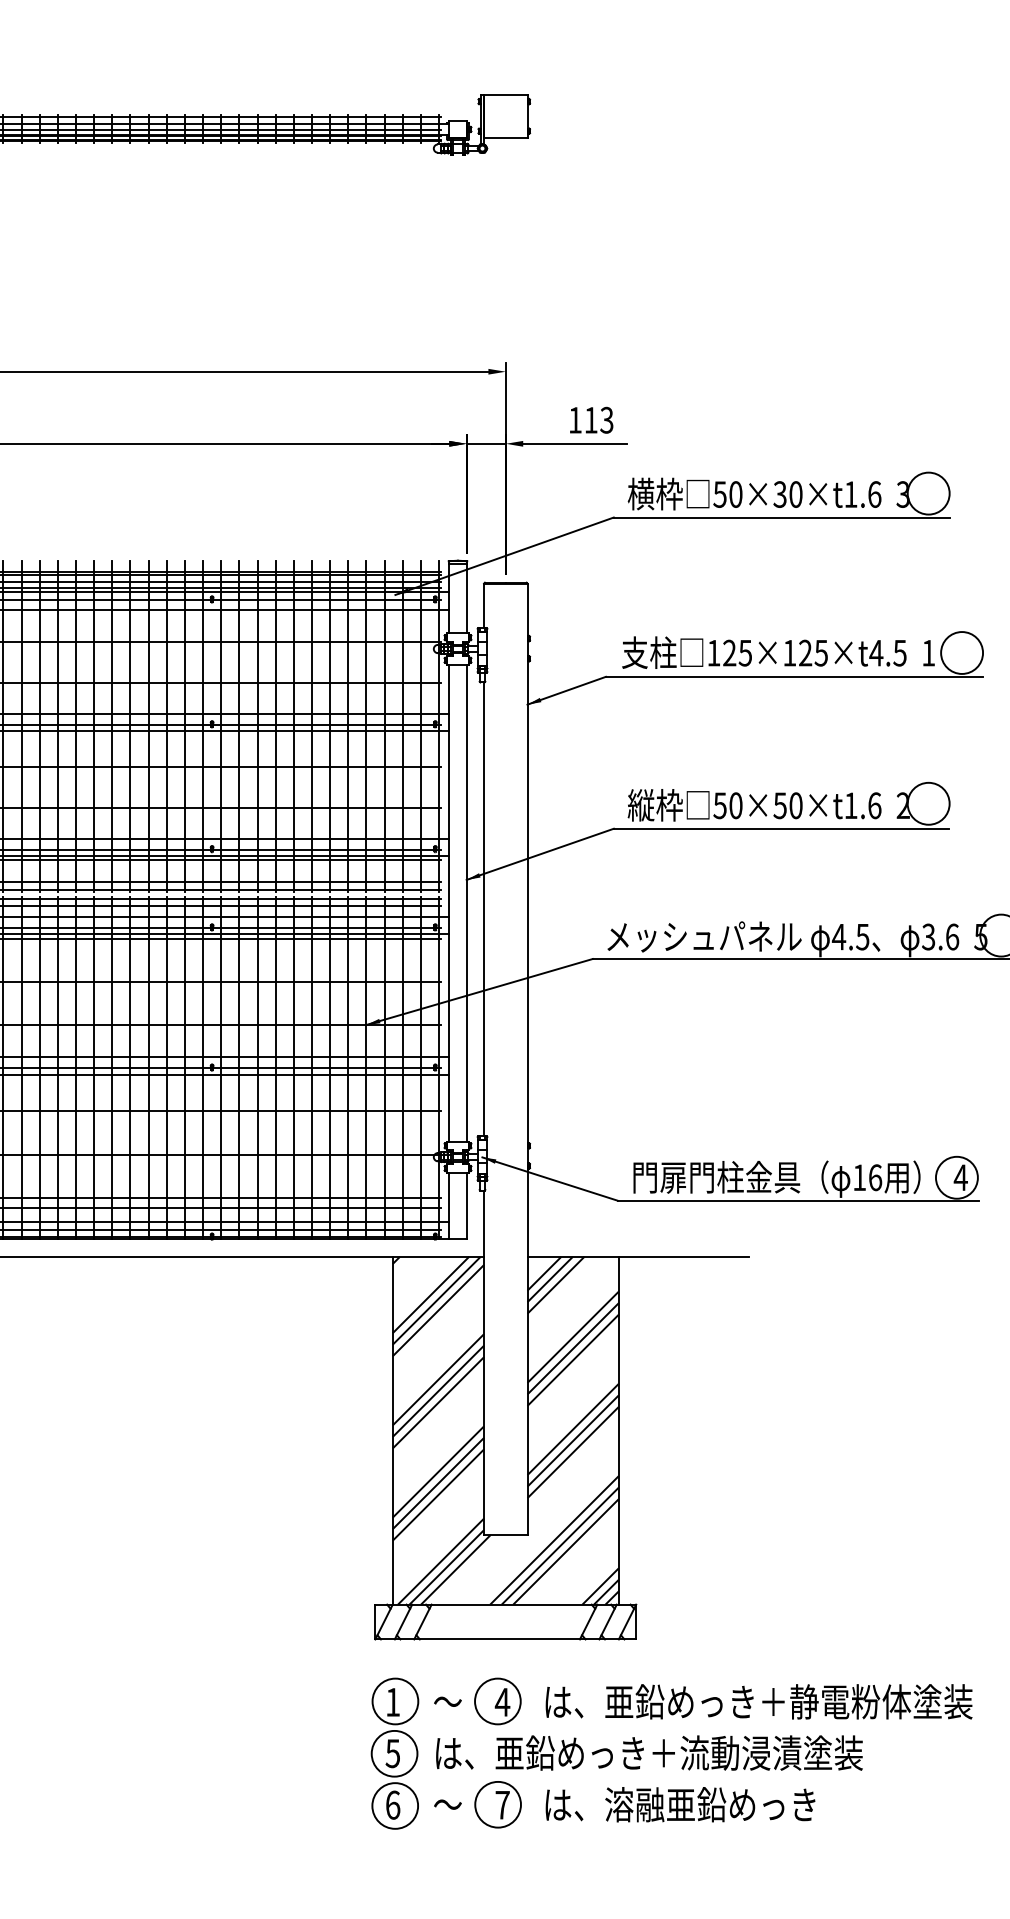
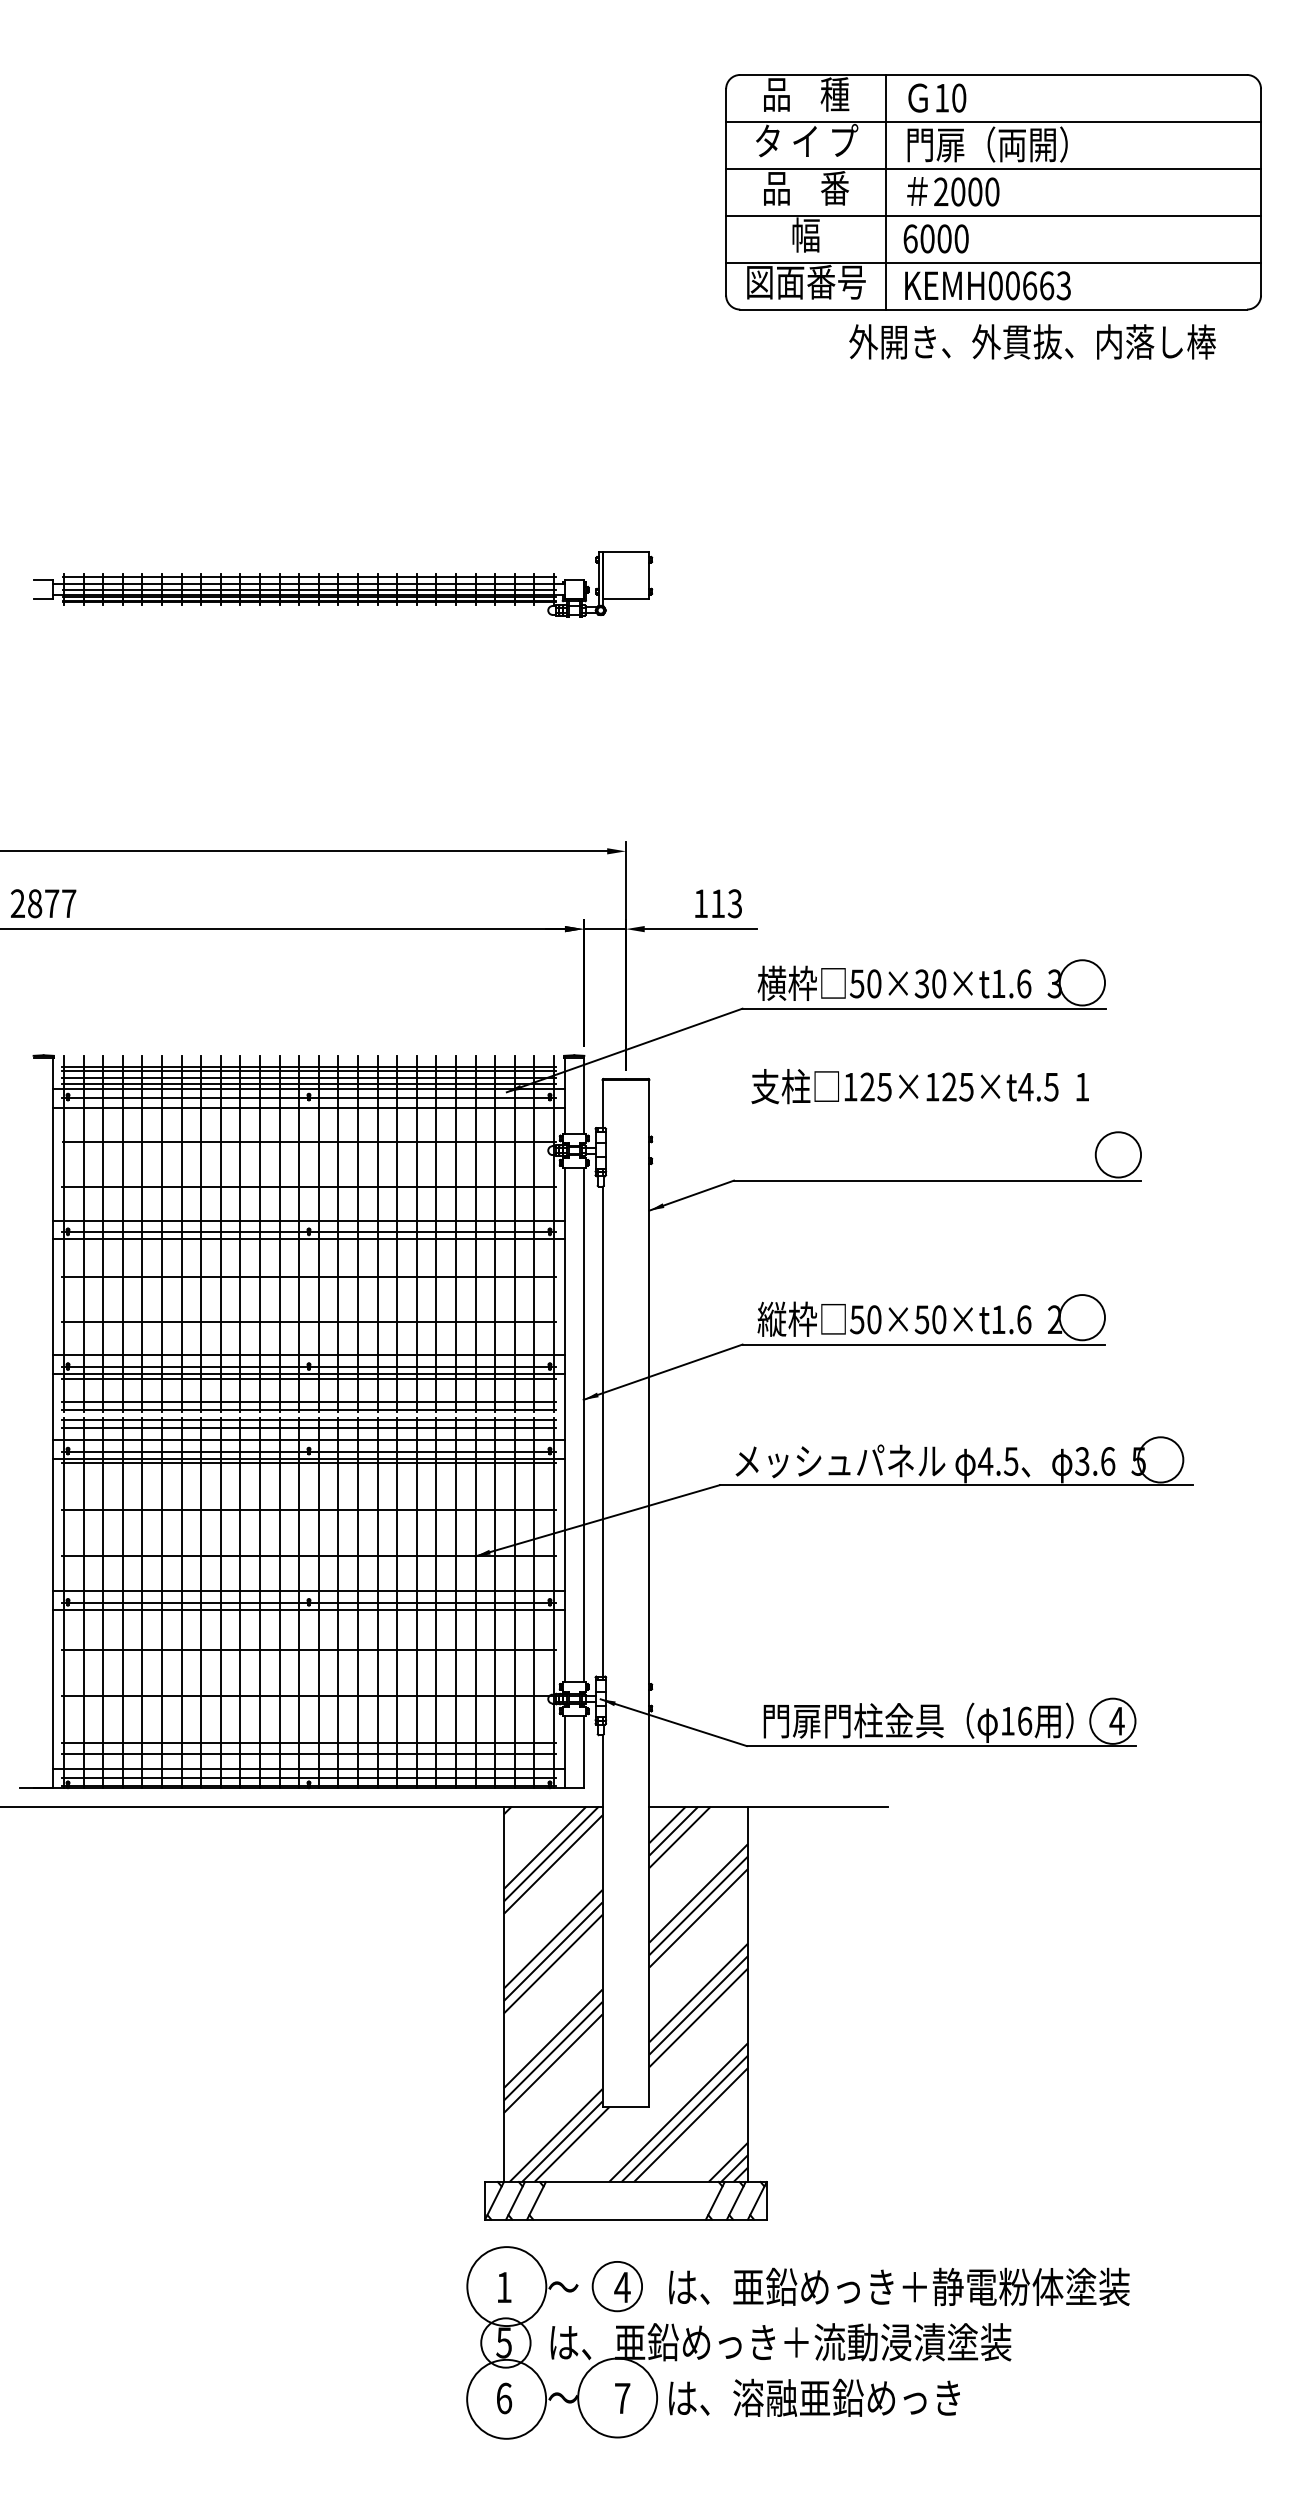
text: (777, 652) -> (919, 1086), moved
circle: (395, 1701) -> (506, 2286), size x1.6
circle: (497, 1804) -> (617, 2397), size x1.6
circle: (395, 1806) -> (506, 2399), size x1.6

